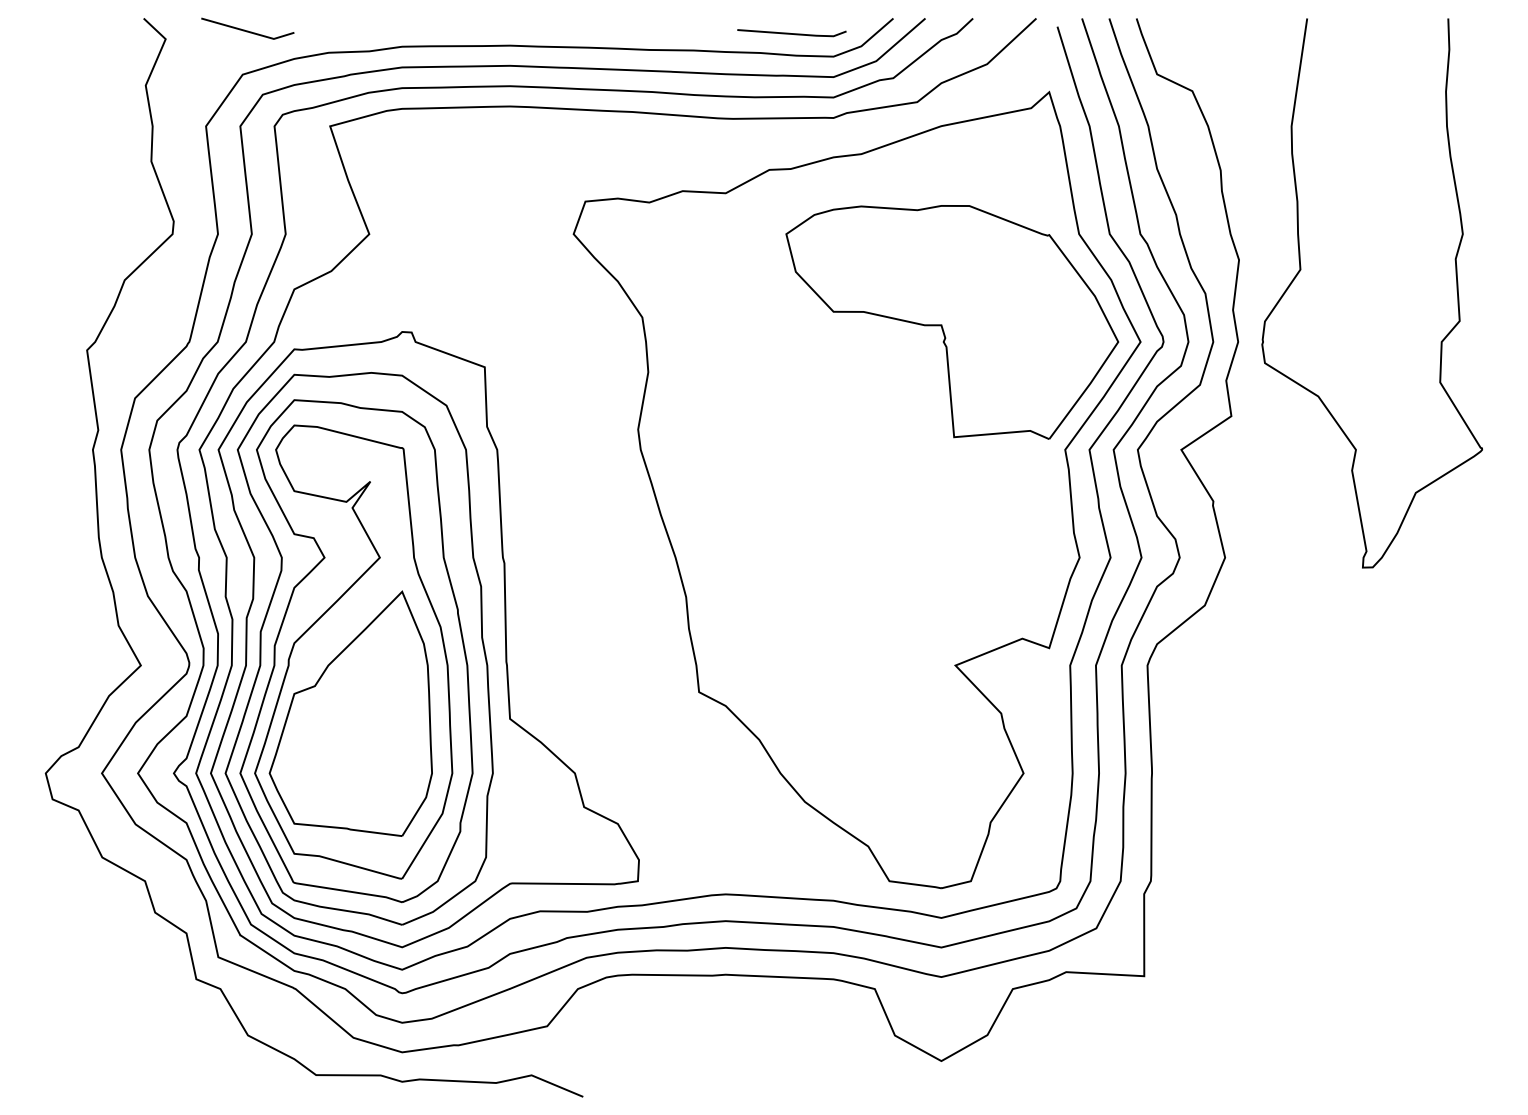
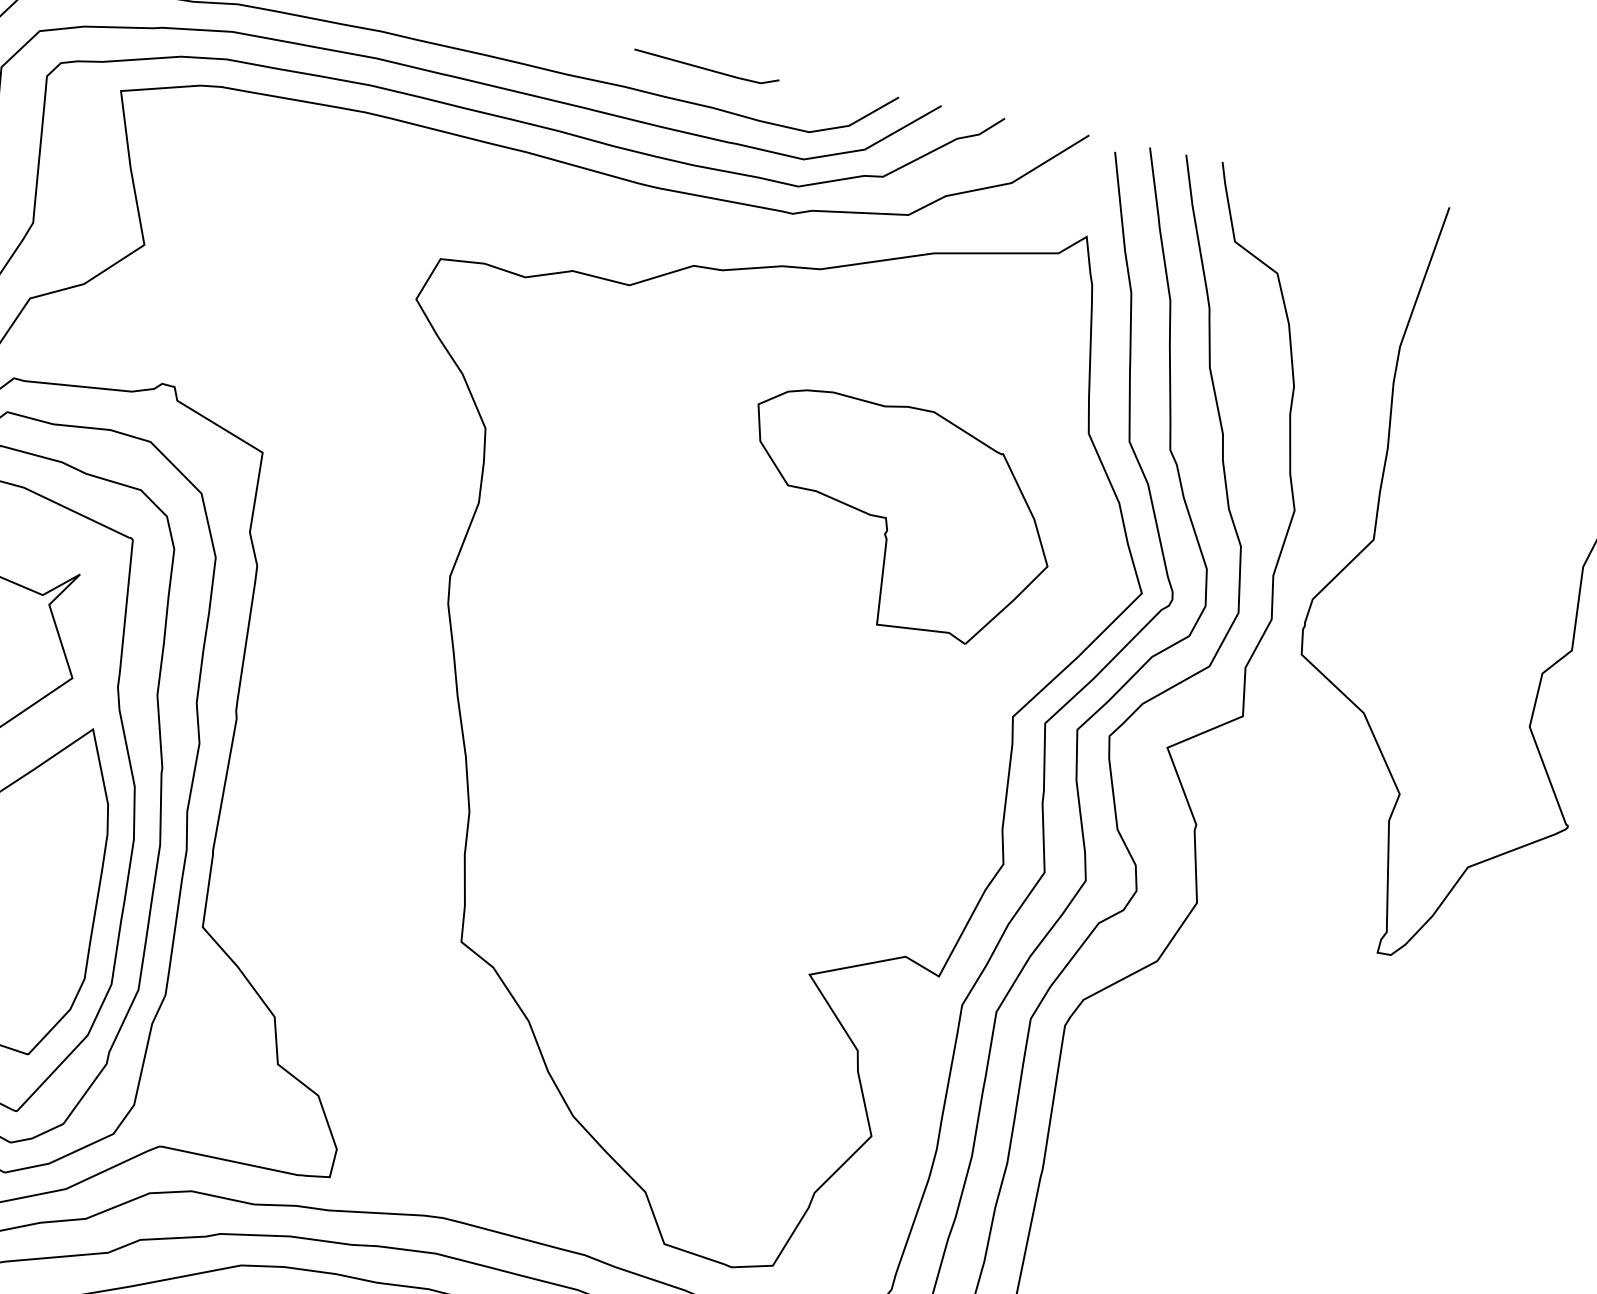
line: (791, 33) -> (705, 68), moved
part: (952, 322) -> (896, 517), size x0.7

